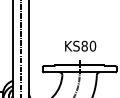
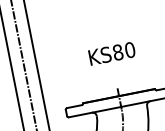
text: (80, 45) -> (111, 52), moved

